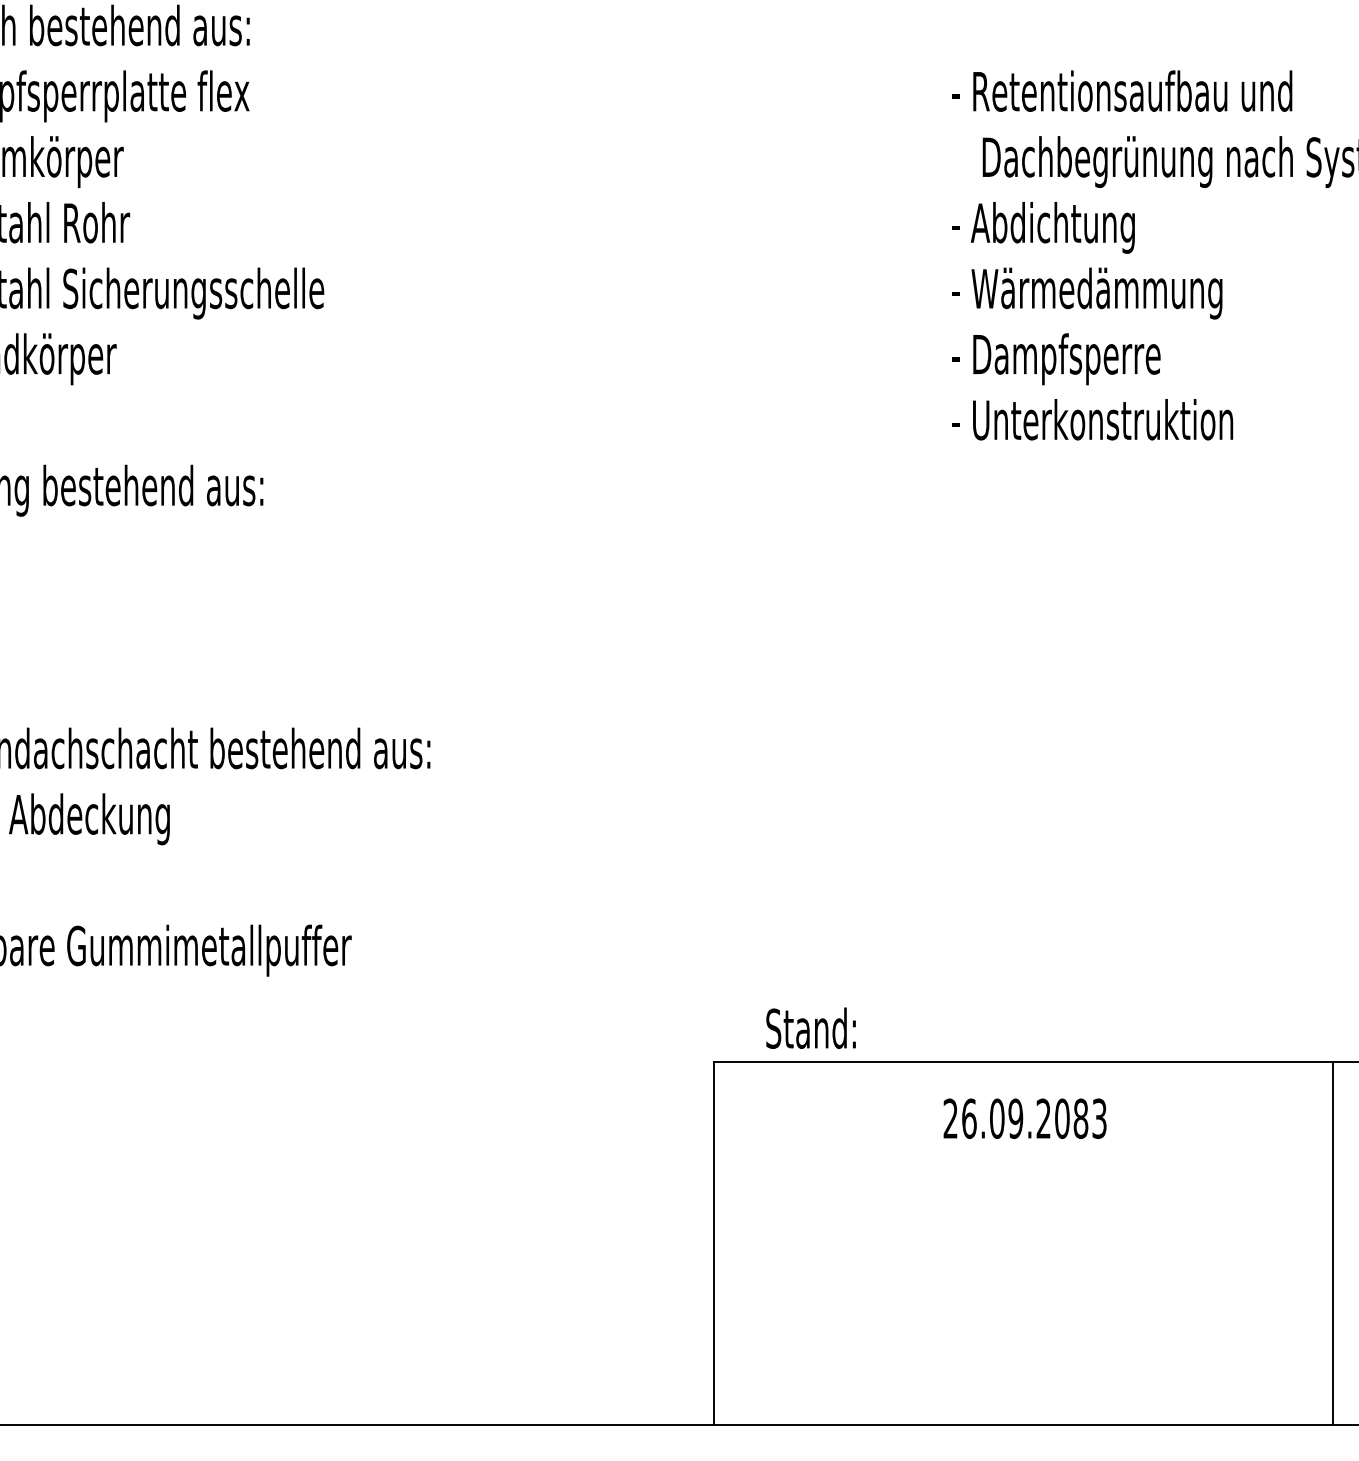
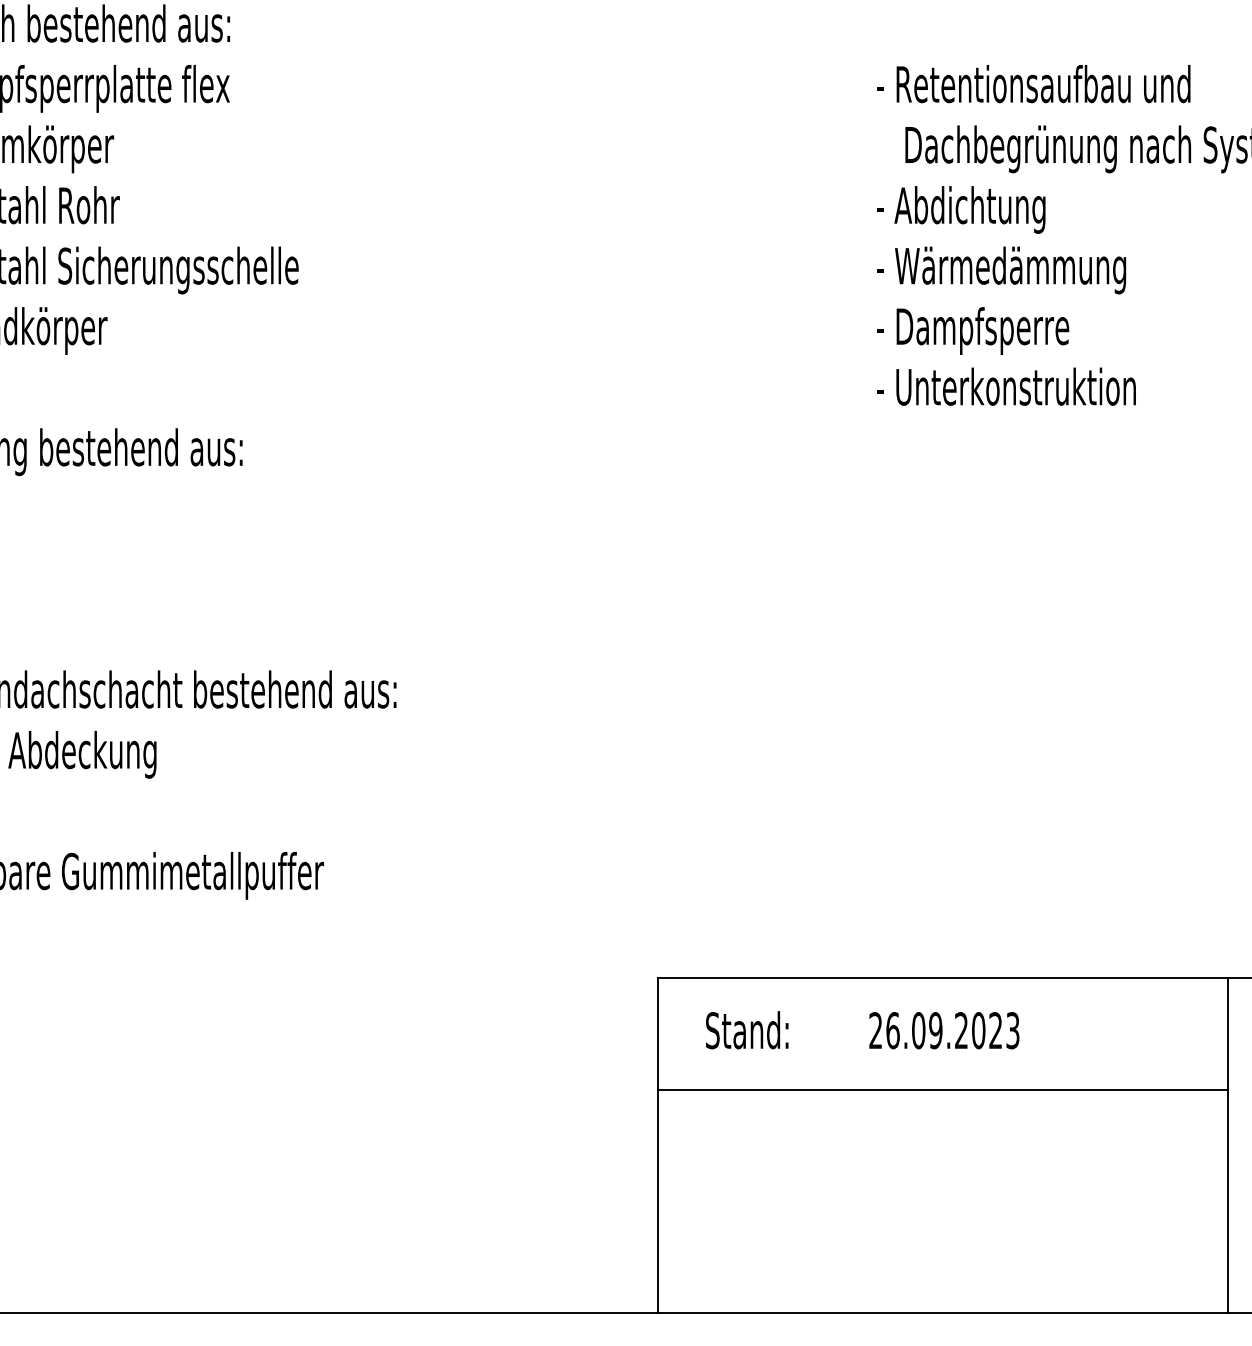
text: (810, 1027) -> (746, 1029), moved
text: (1080, 1118) -> (995, 1030), 26.09.2083 -> 26.09.2023
line: (1023, 1183) -> (942, 1090), added

